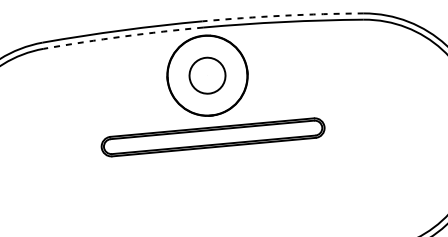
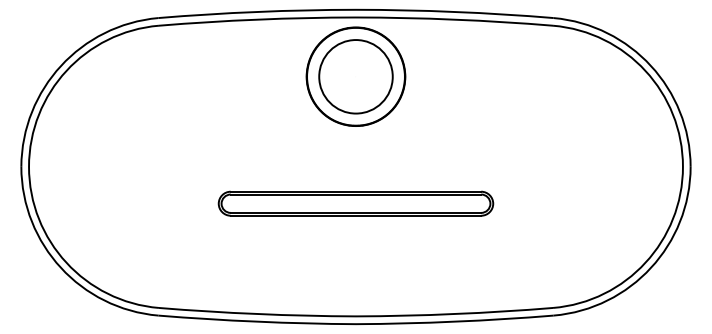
arc: (282, 15) -> (454, 11), dashed -> solid
arc: (123, 36) -> (257, 19), dashed -> solid
circle: (207, 75) -> (355, 76), size x1.67
part: (212, 137) -> (355, 203), moved

